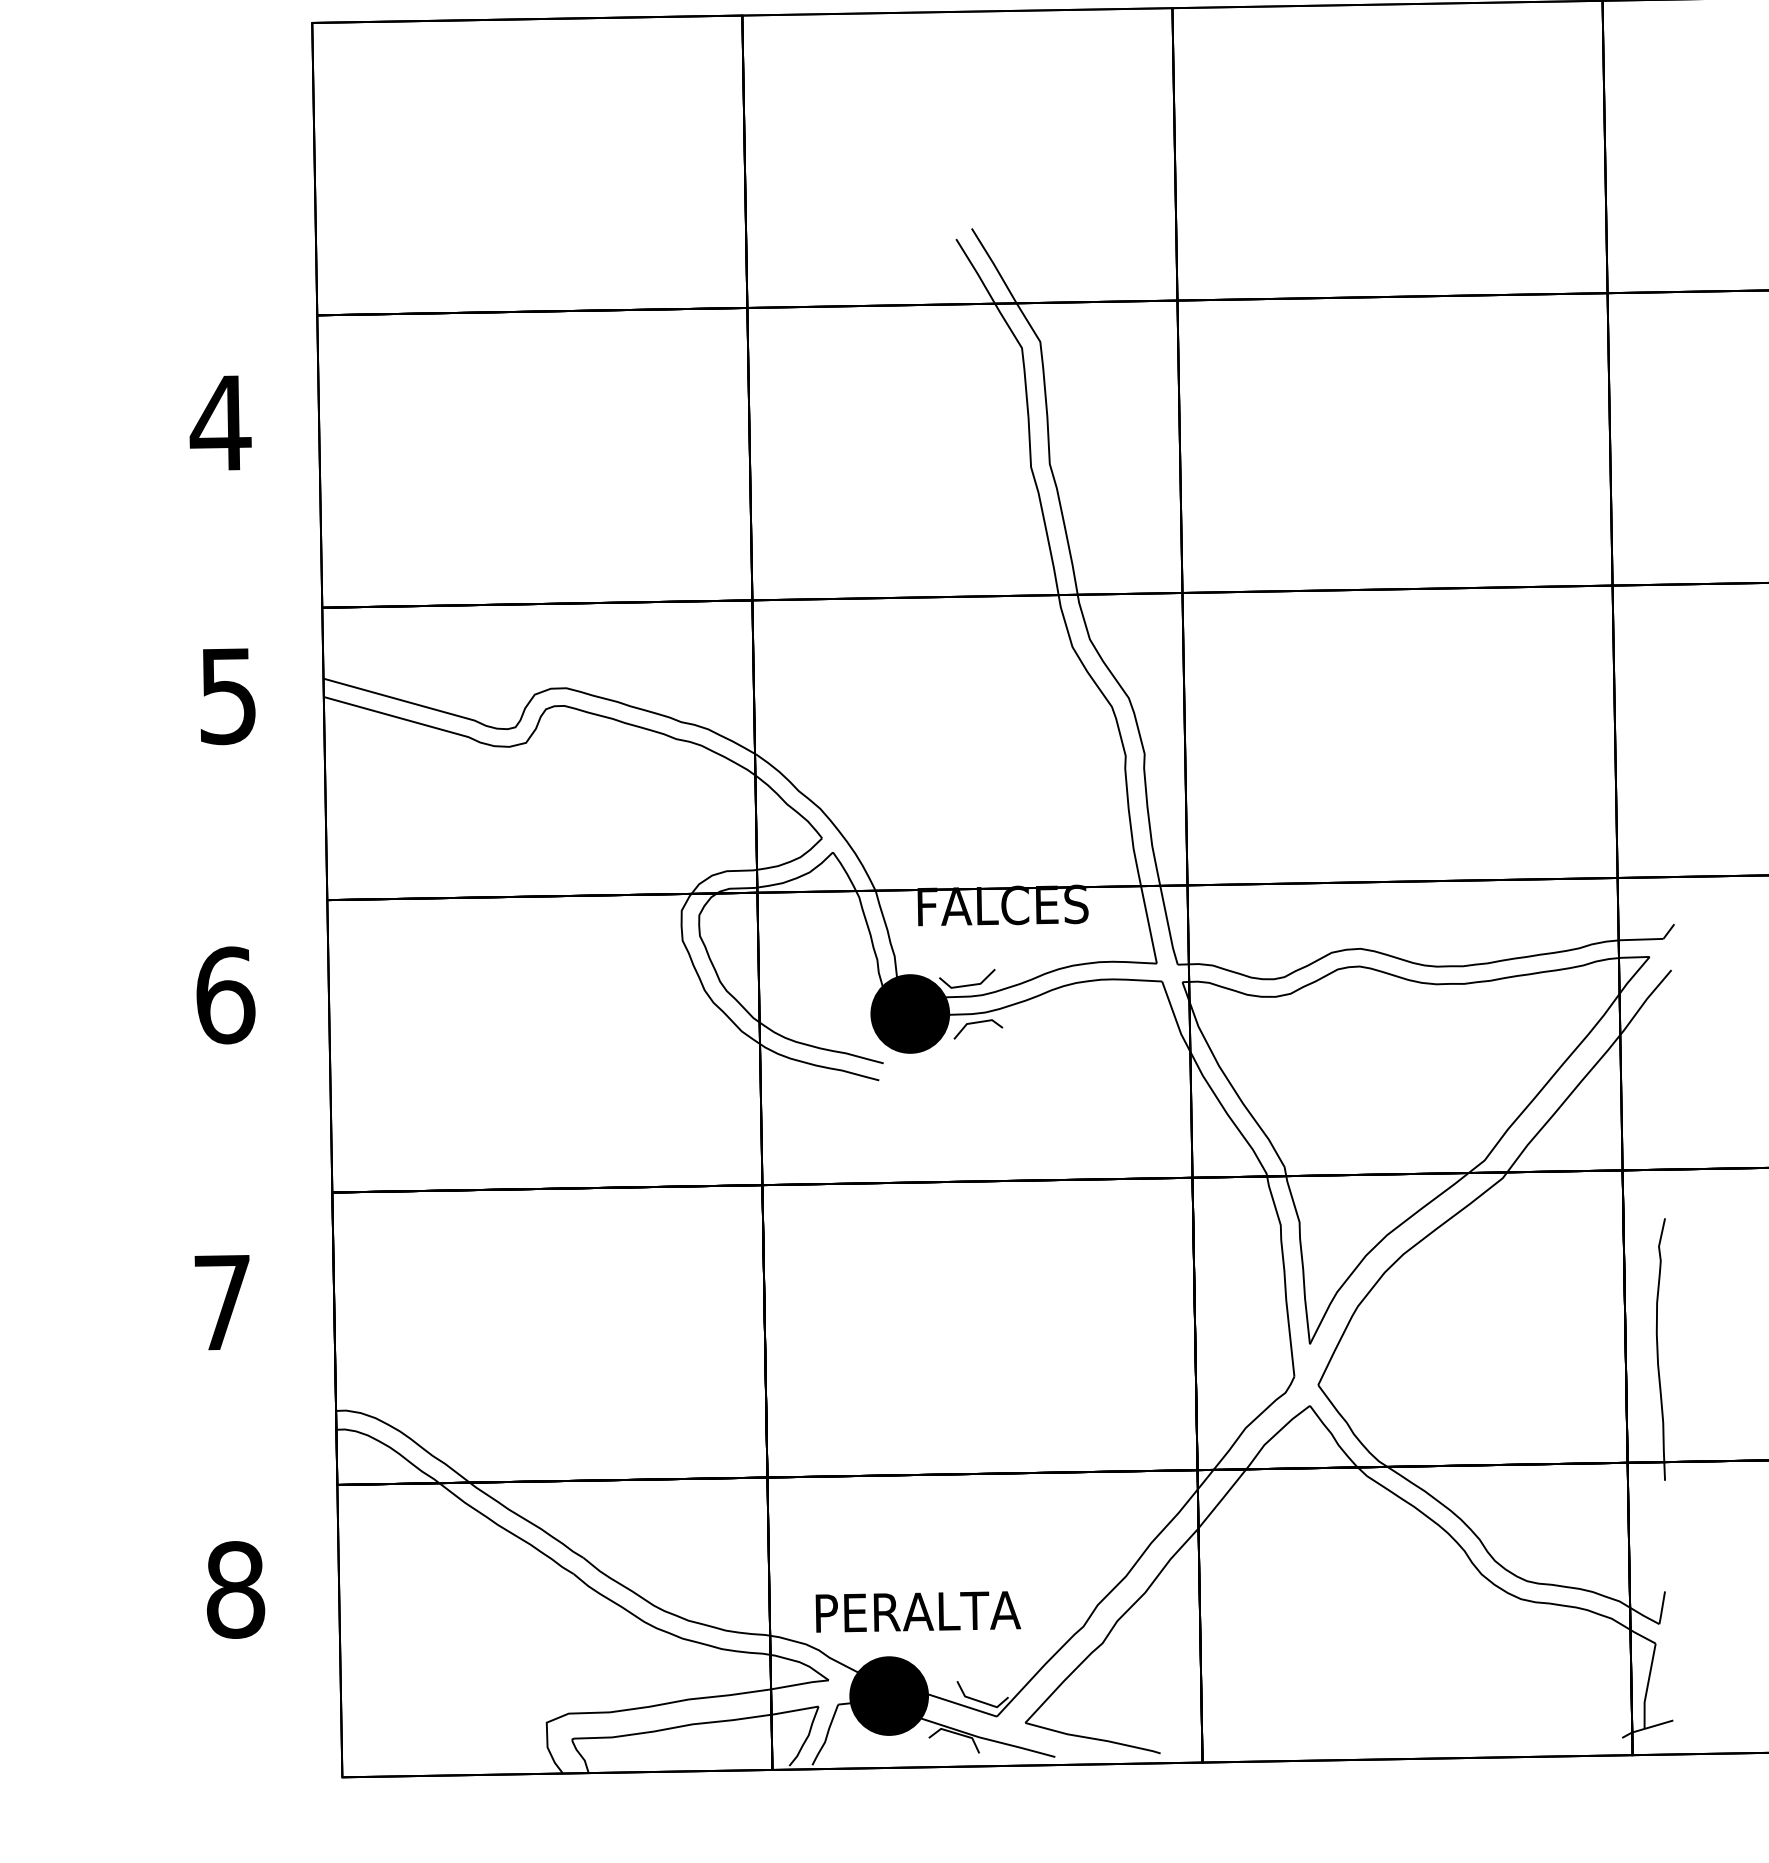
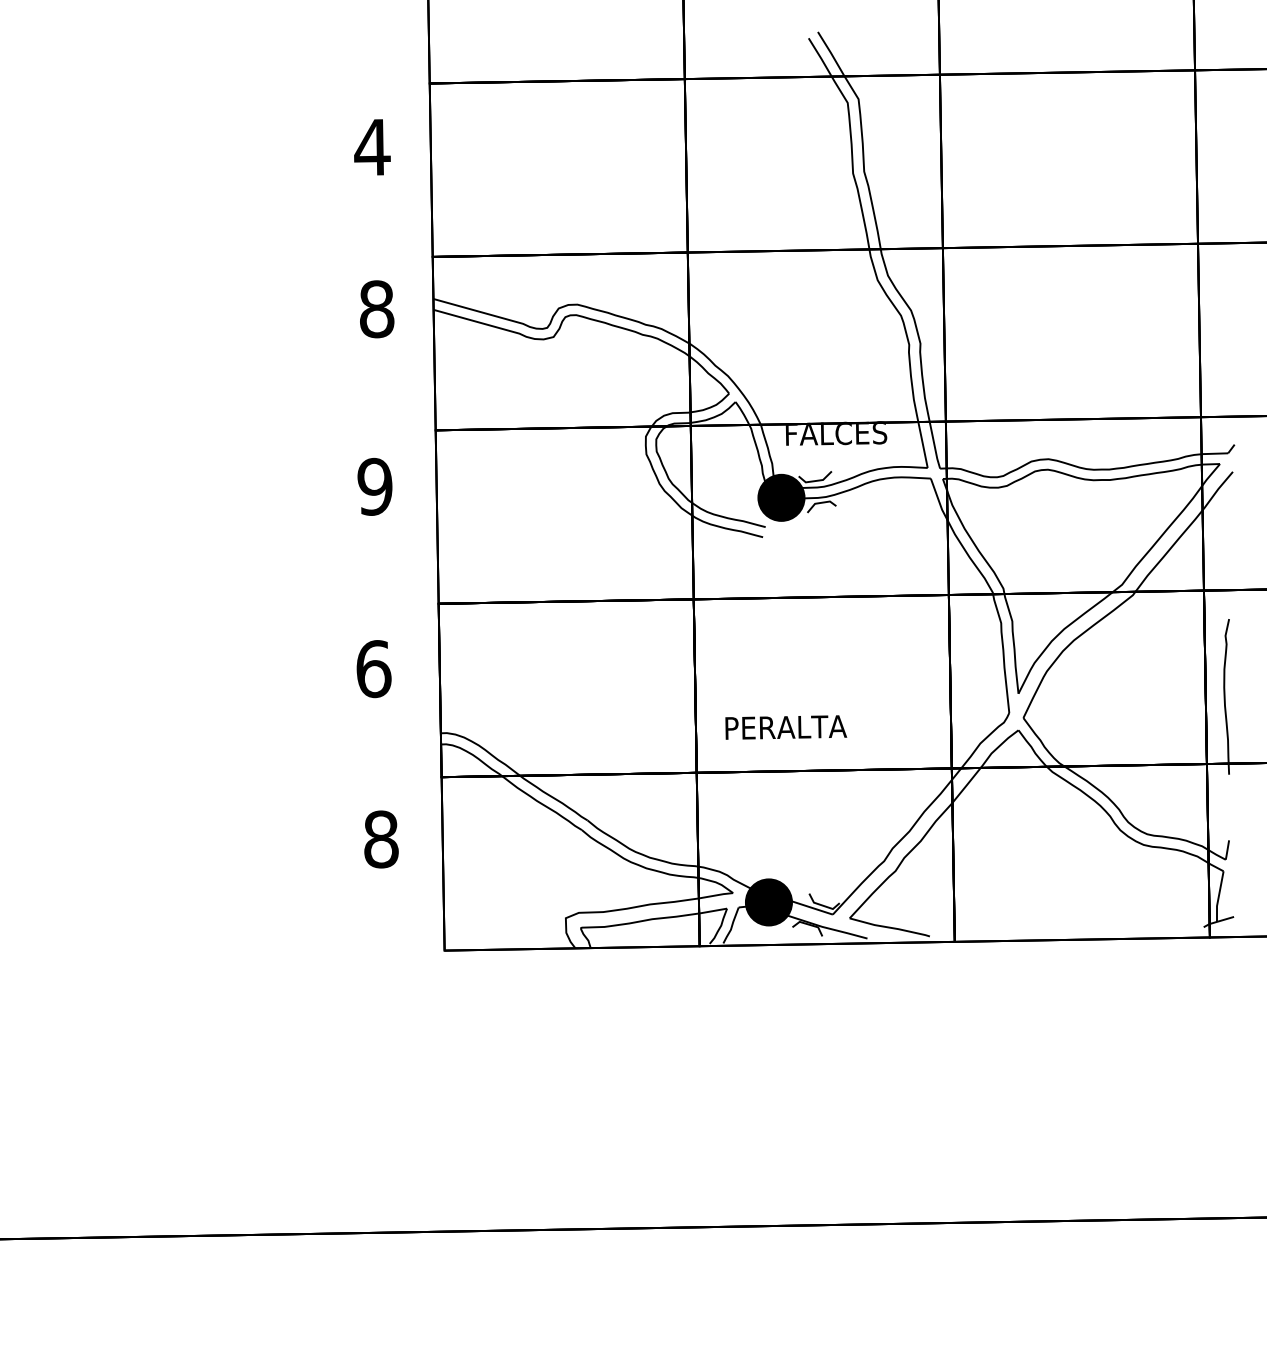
text: (229, 696) -> (377, 309), 5 -> 8
text: (225, 994) -> (375, 486), 6 -> 9
text: (222, 1303) -> (373, 669), 7 -> 6
text: (918, 1611) -> (786, 727), moved

